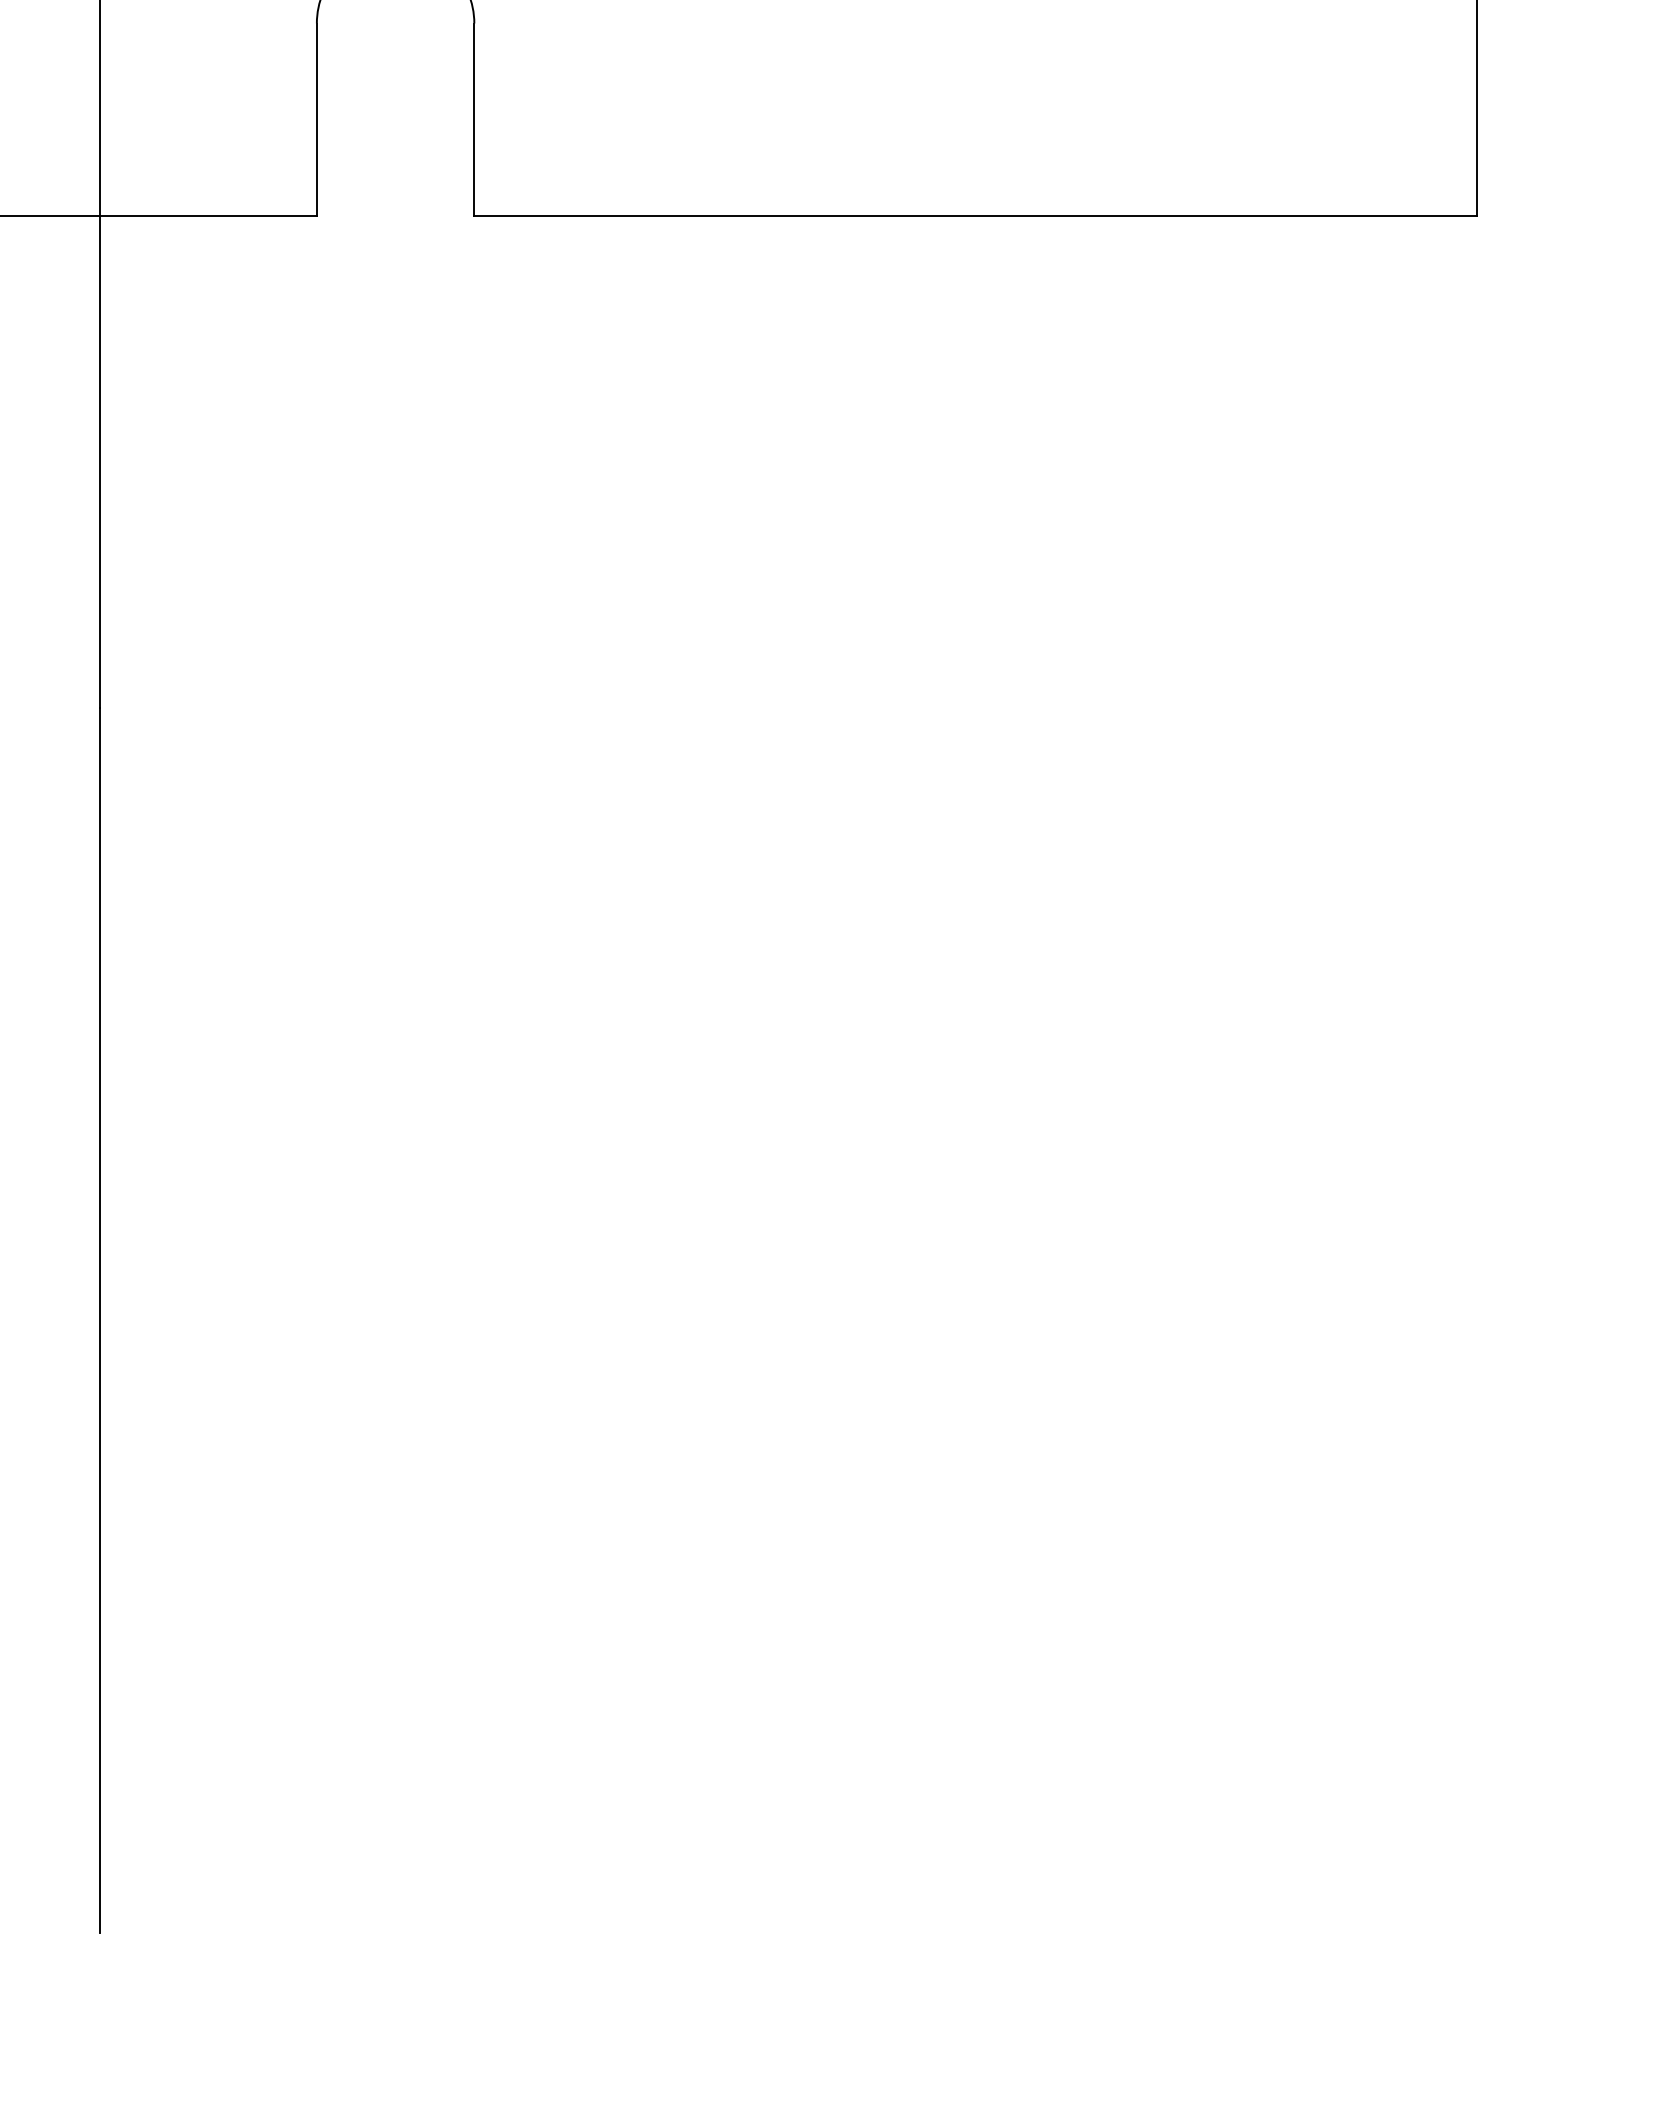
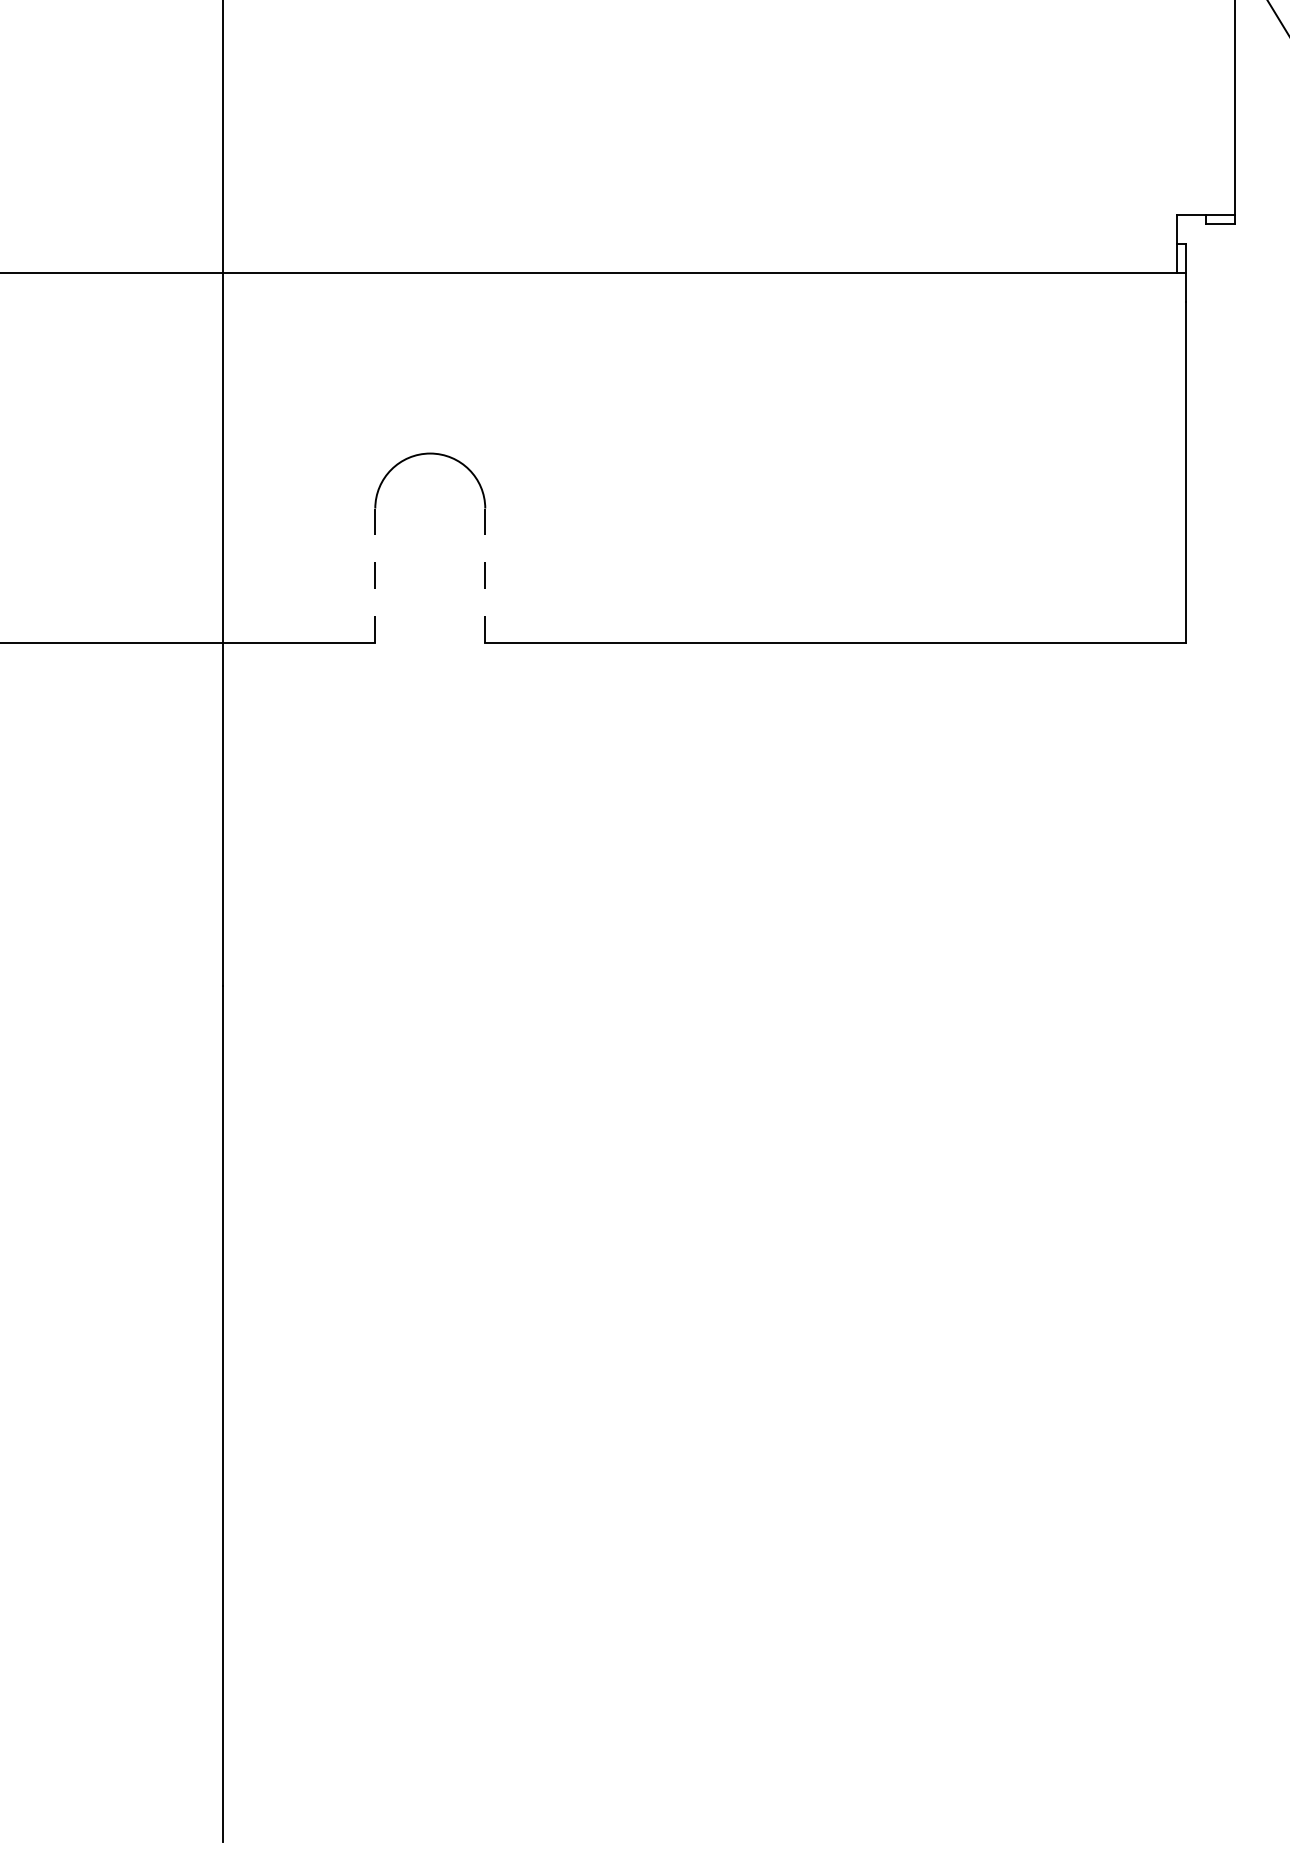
line: (317, 119) -> (375, 575), solid -> dashed
line: (474, 120) -> (485, 576), solid -> dashed

